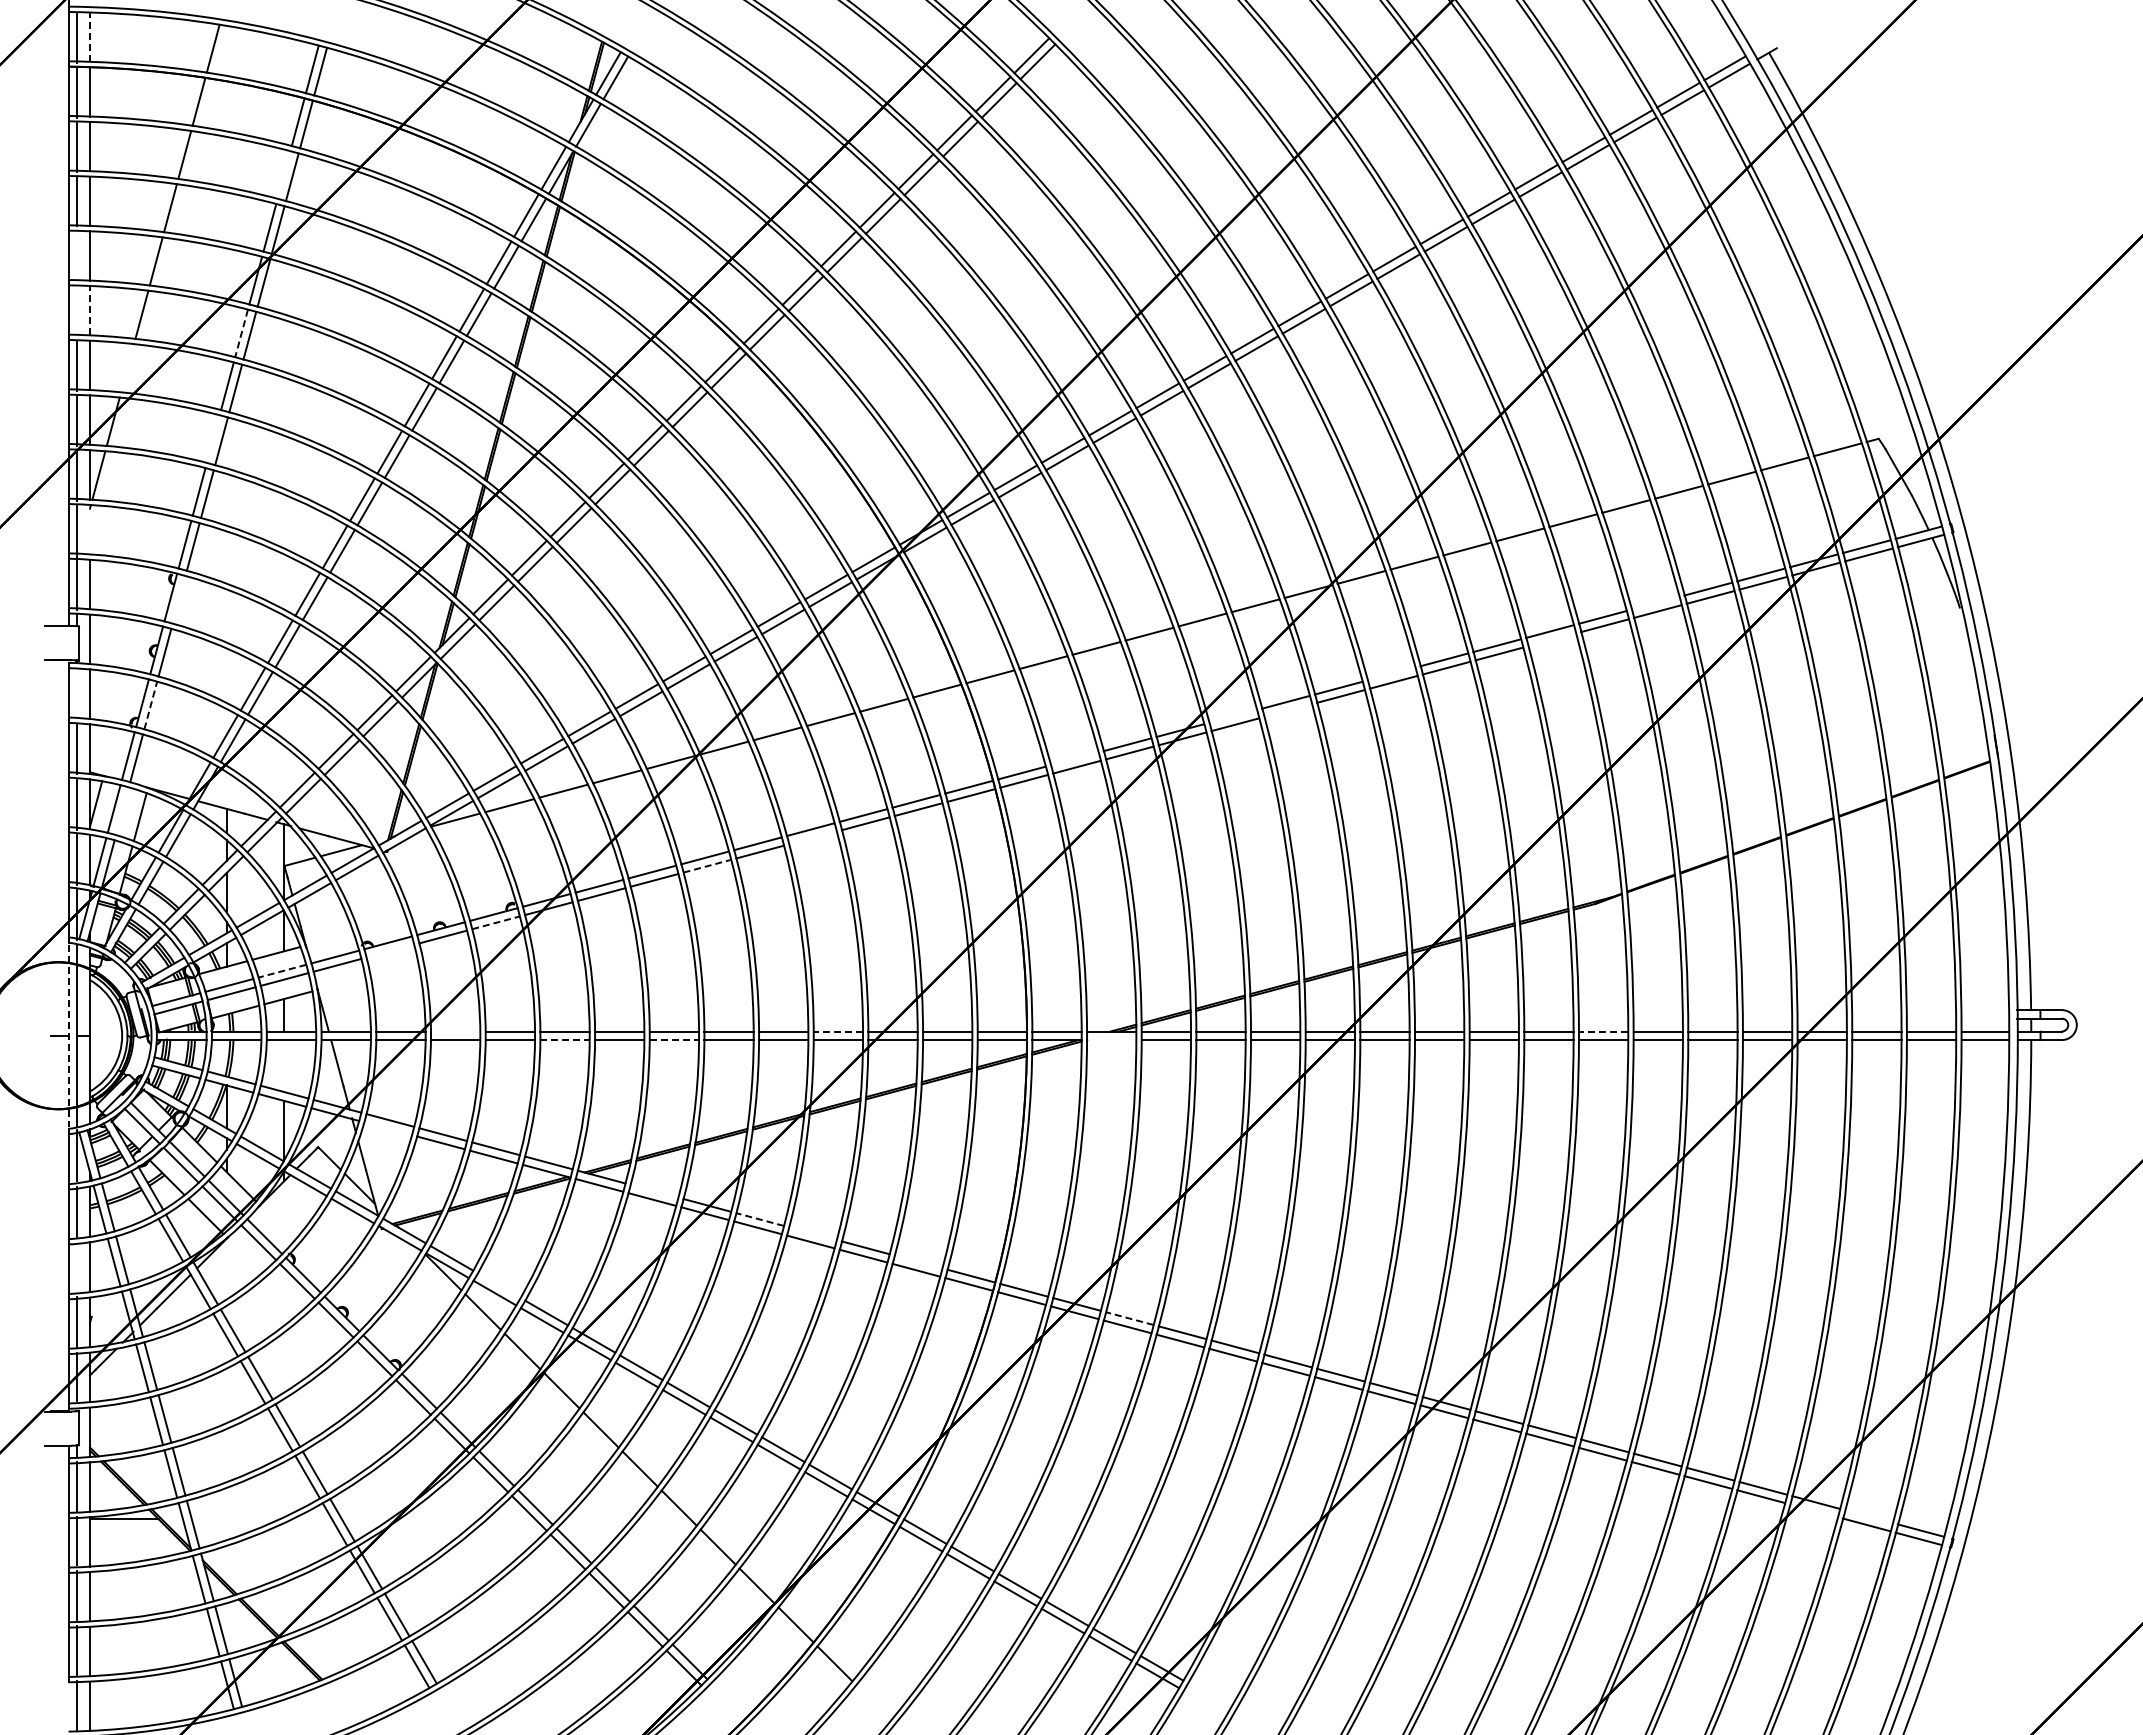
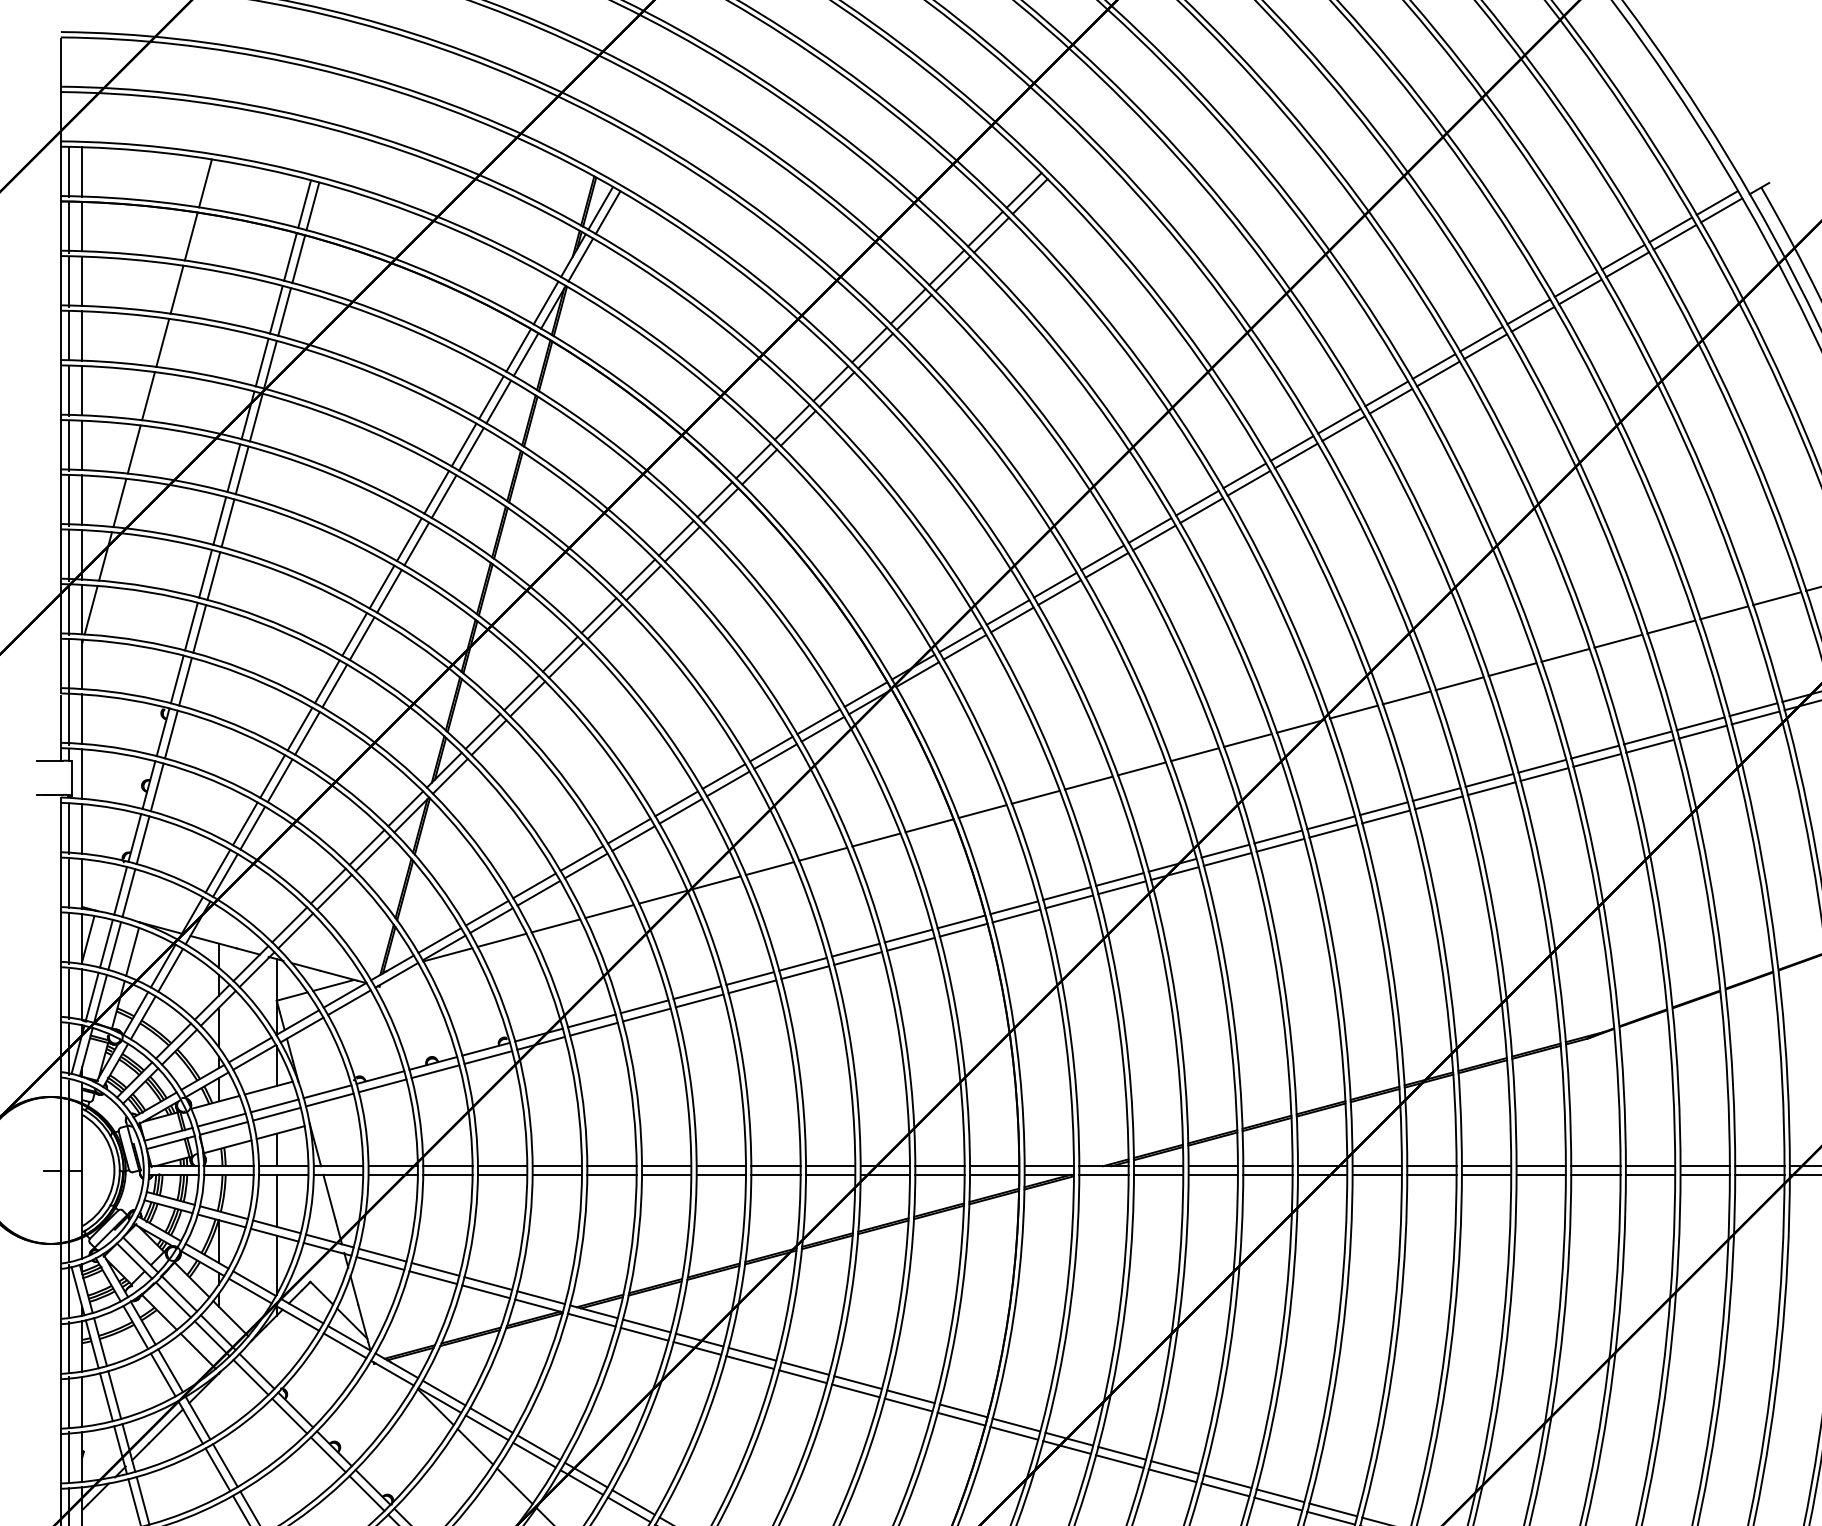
line: (90, 37) -> (82, 172), dashed -> solid
line: (283, 174) -> (275, 309), added
line: (77, 256) -> (69, 391), added
line: (90, 310) -> (82, 445), dashed -> solid
line: (77, 311) -> (69, 446), added
line: (241, 333) -> (233, 468), dashed -> solid
line: (127, 368) -> (119, 503), added
line: (212, 439) -> (204, 574), added
line: (90, 529) -> (82, 664), added
line: (178, 599) -> (170, 734), added
line: (1655, 602) -> (1647, 737), added
line: (1551, 639) -> (1543, 774), added
line: (1391, 673) -> (1383, 808), added
line: (77, 694) -> (69, 829), added
line: (150, 705) -> (142, 840), dashed -> solid
line: (1287, 710) -> (1279, 845), added
line: (1232, 716) -> (1224, 851), added
line: (1074, 758) -> (1066, 893), added
line: (122, 811) -> (114, 946), added
line: (812, 837) -> (804, 972), added
line: (707, 866) -> (699, 1001), dashed -> solid
line: (496, 922) -> (488, 1057), dashed -> solid
line: (390, 950) -> (382, 1085), added
line: (282, 971) -> (274, 1106), dashed -> solid
line: (455, 1031) -> (447, 1166), added
line: (838, 1031) -> (830, 1166), dashed -> solid
line: (1603, 1031) -> (1595, 1166), dashed -> solid
line: (68, 1036) -> (60, 1171), dashed -> solid
line: (565, 1040) -> (557, 1175), dashed -> solid
line: (674, 1040) -> (666, 1175), dashed -> solid
line: (1111, 1040) -> (1103, 1175), added
line: (284, 1066) -> (276, 1201), added
line: (388, 1128) -> (380, 1263), added
line: (654, 1190) -> (646, 1325), added
line: (760, 1219) -> (752, 1354), dashed -> solid
line: (812, 1233) -> (804, 1368), added
line: (918, 1261) -> (910, 1396), added
line: (77, 1267) -> (69, 1402), added
line: (498, 1285) -> (490, 1420), added
line: (1129, 1318) -> (1121, 1453), dashed -> solid

